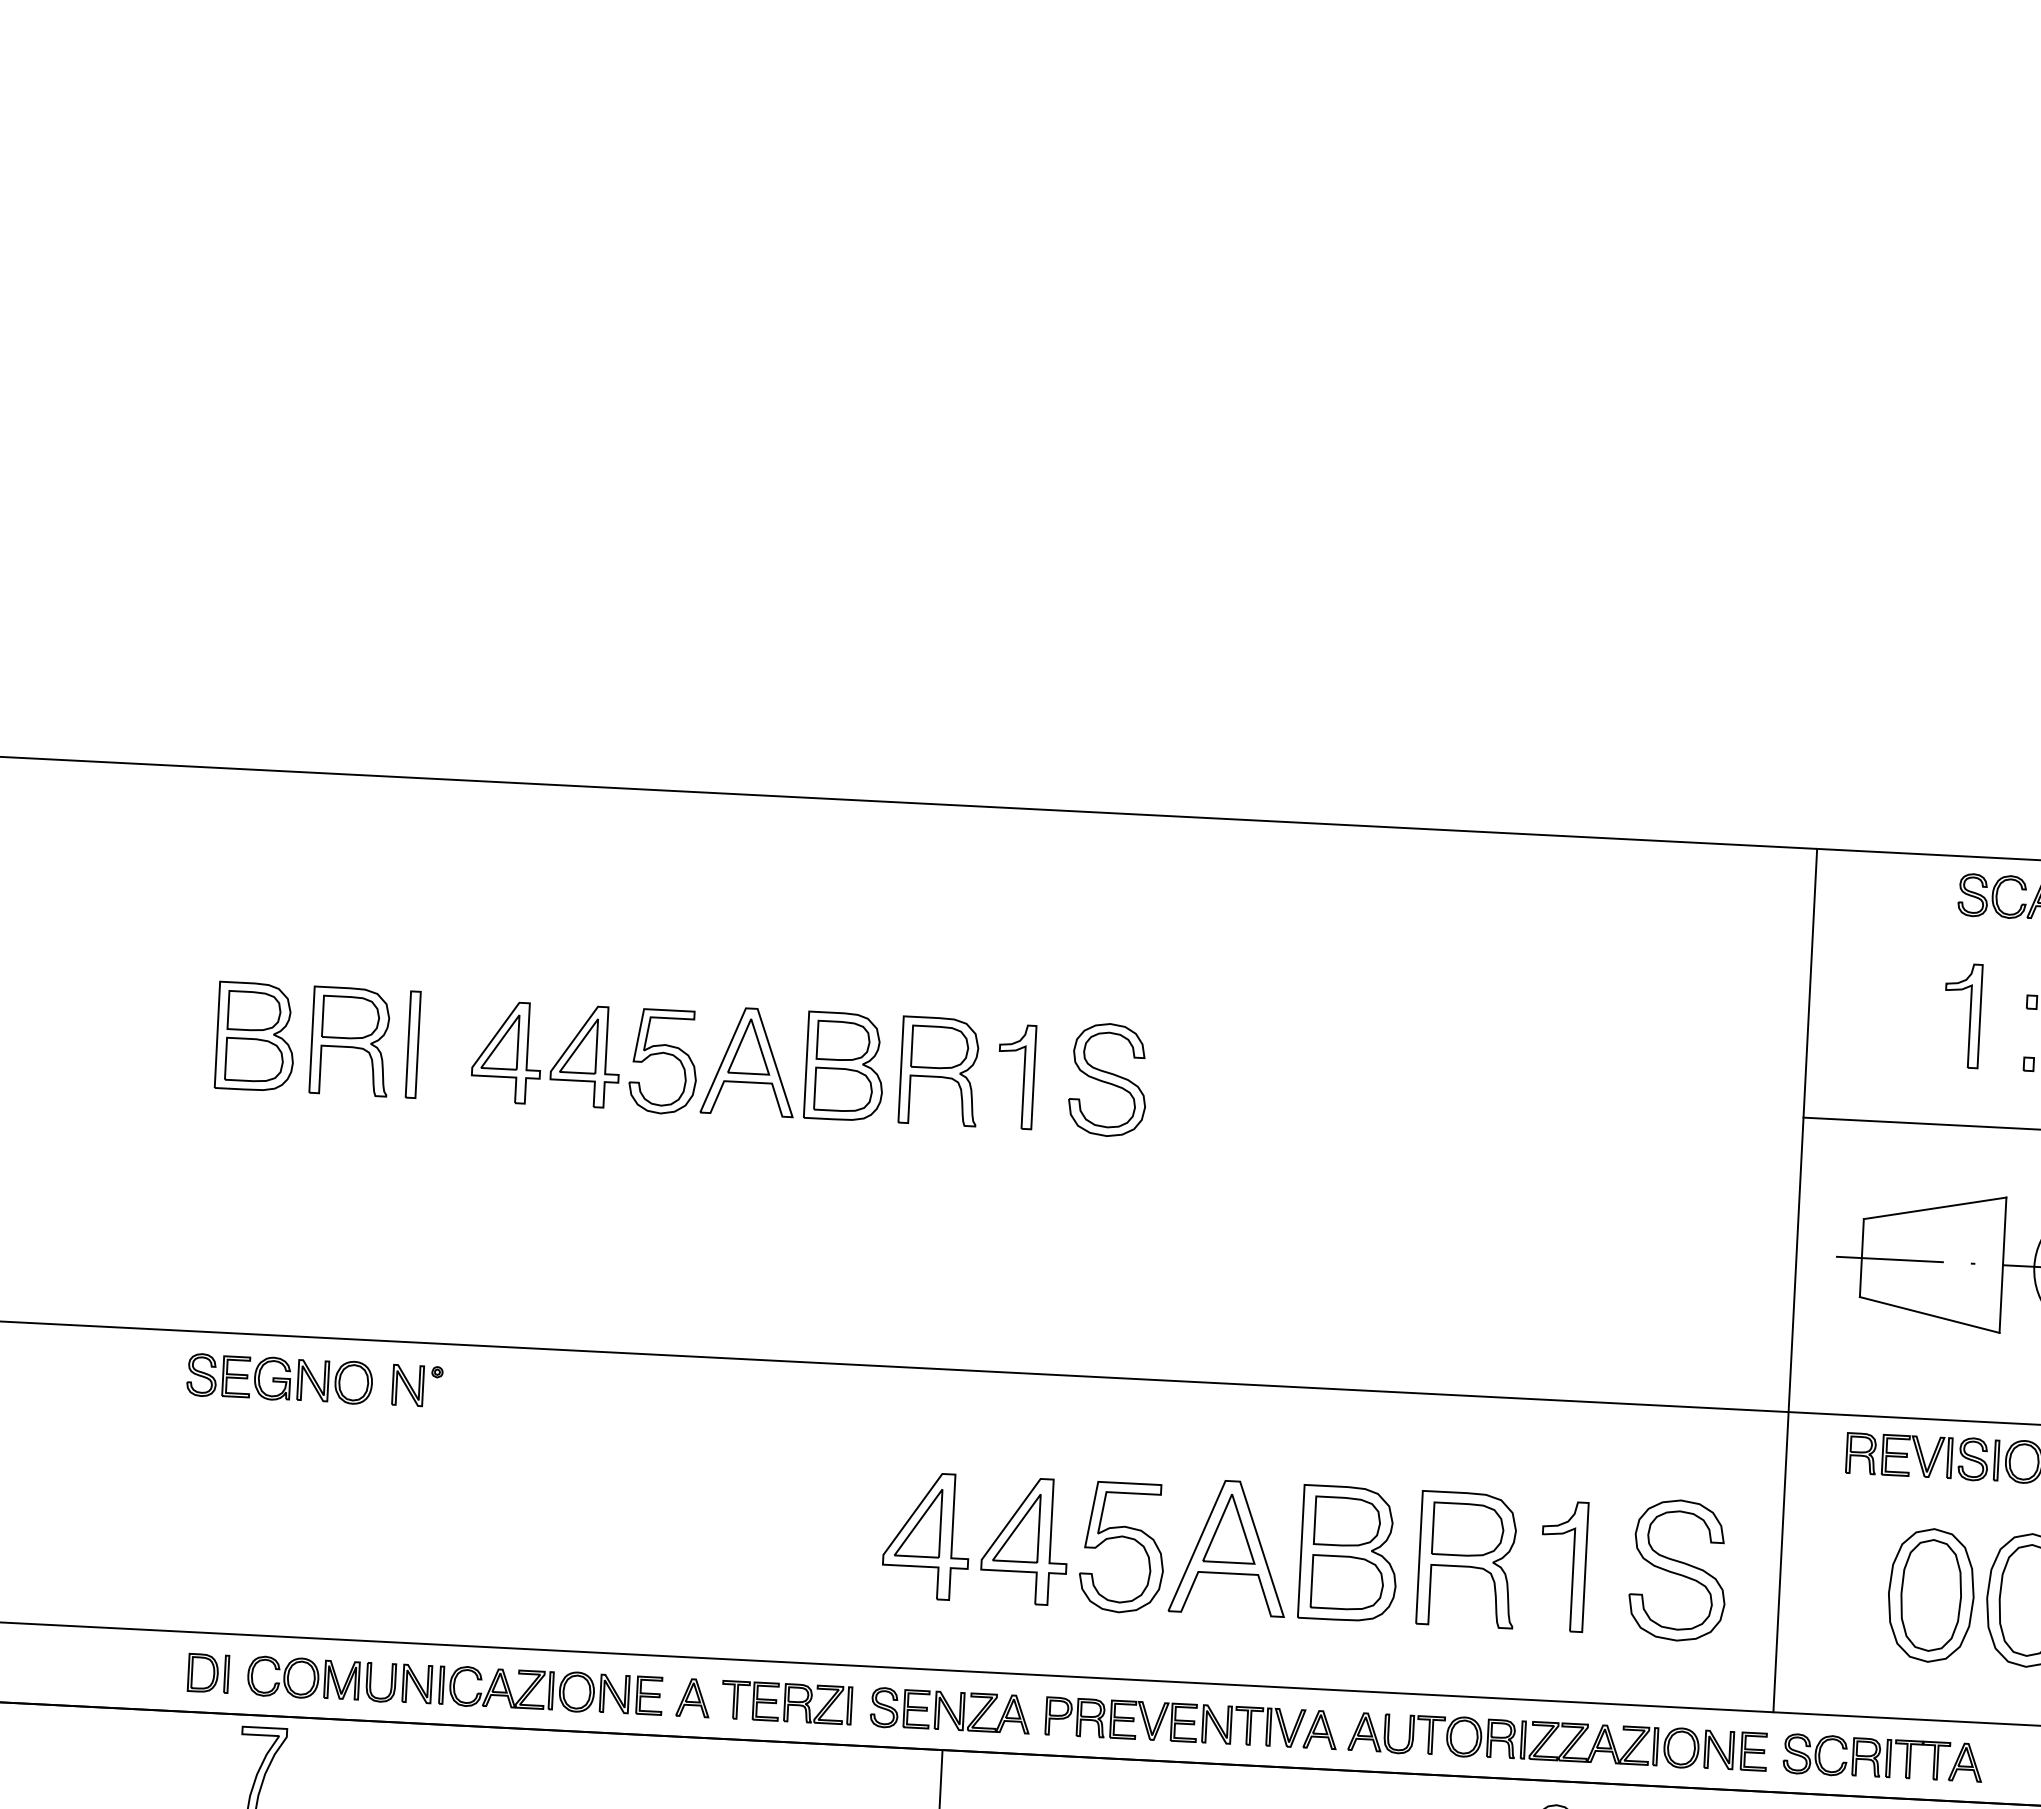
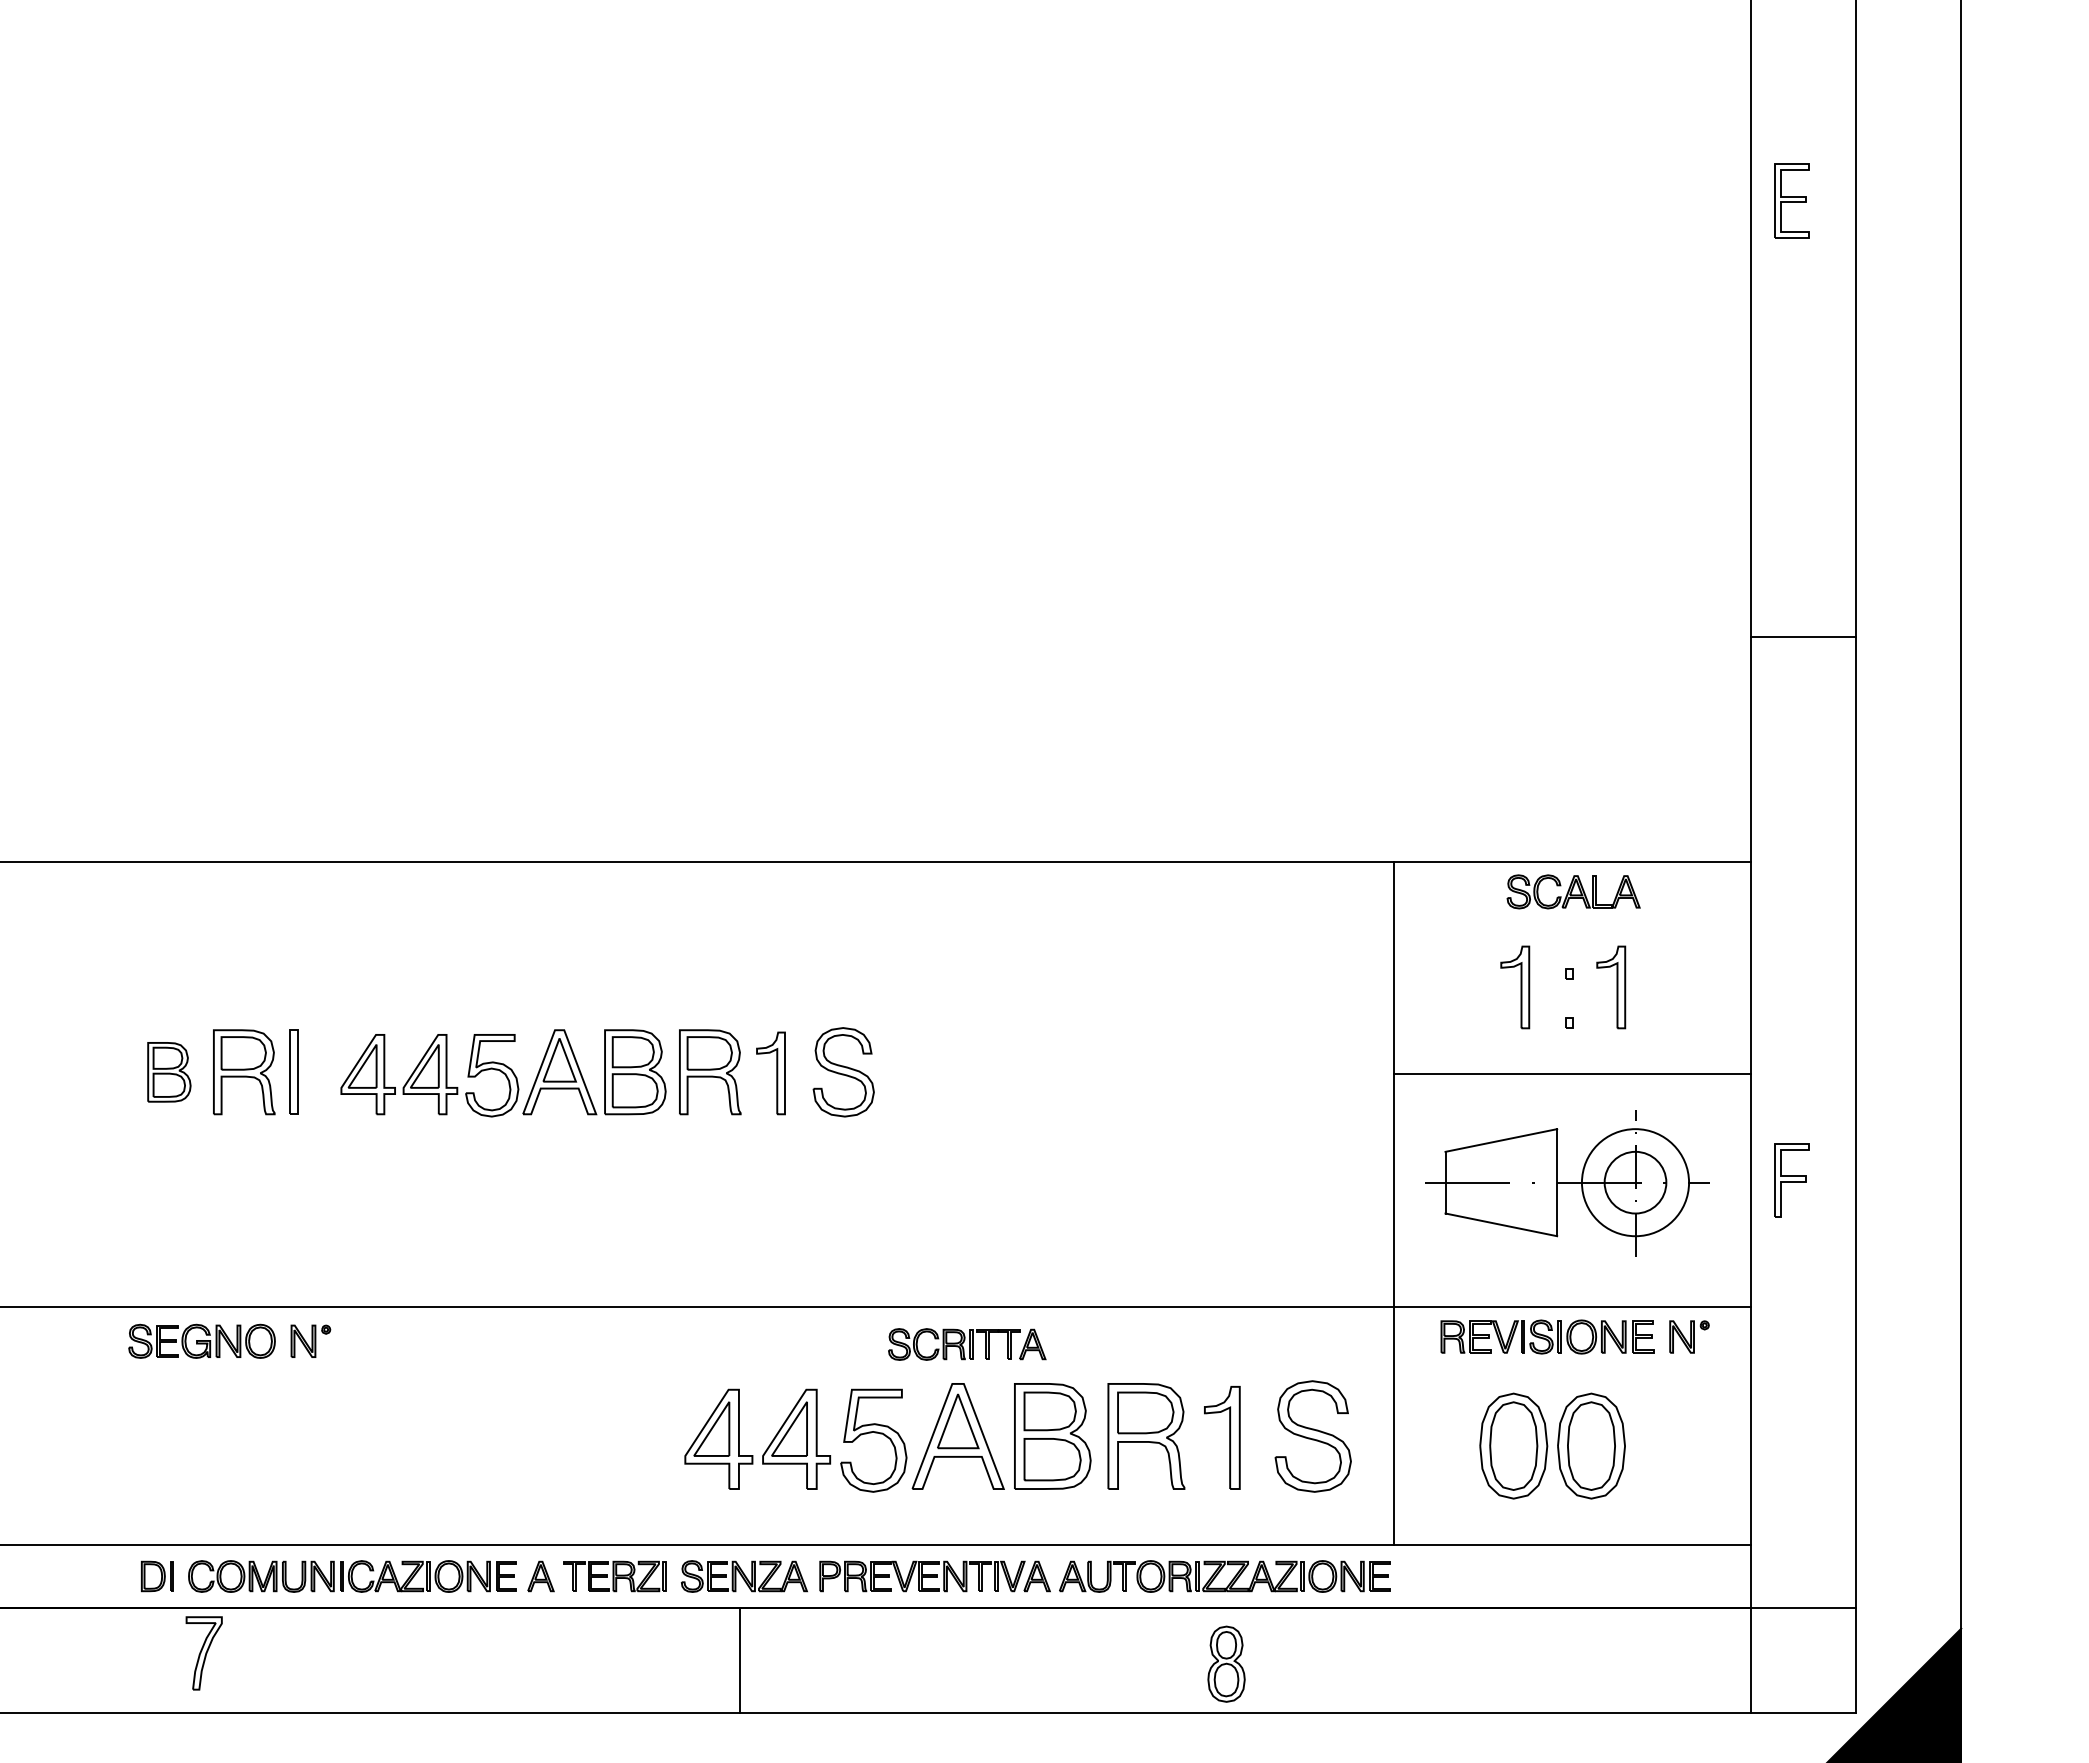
part: (255, 1037) -> (169, 1072), size x0.7
part: (1883, 1758) -> (967, 1344), moved

